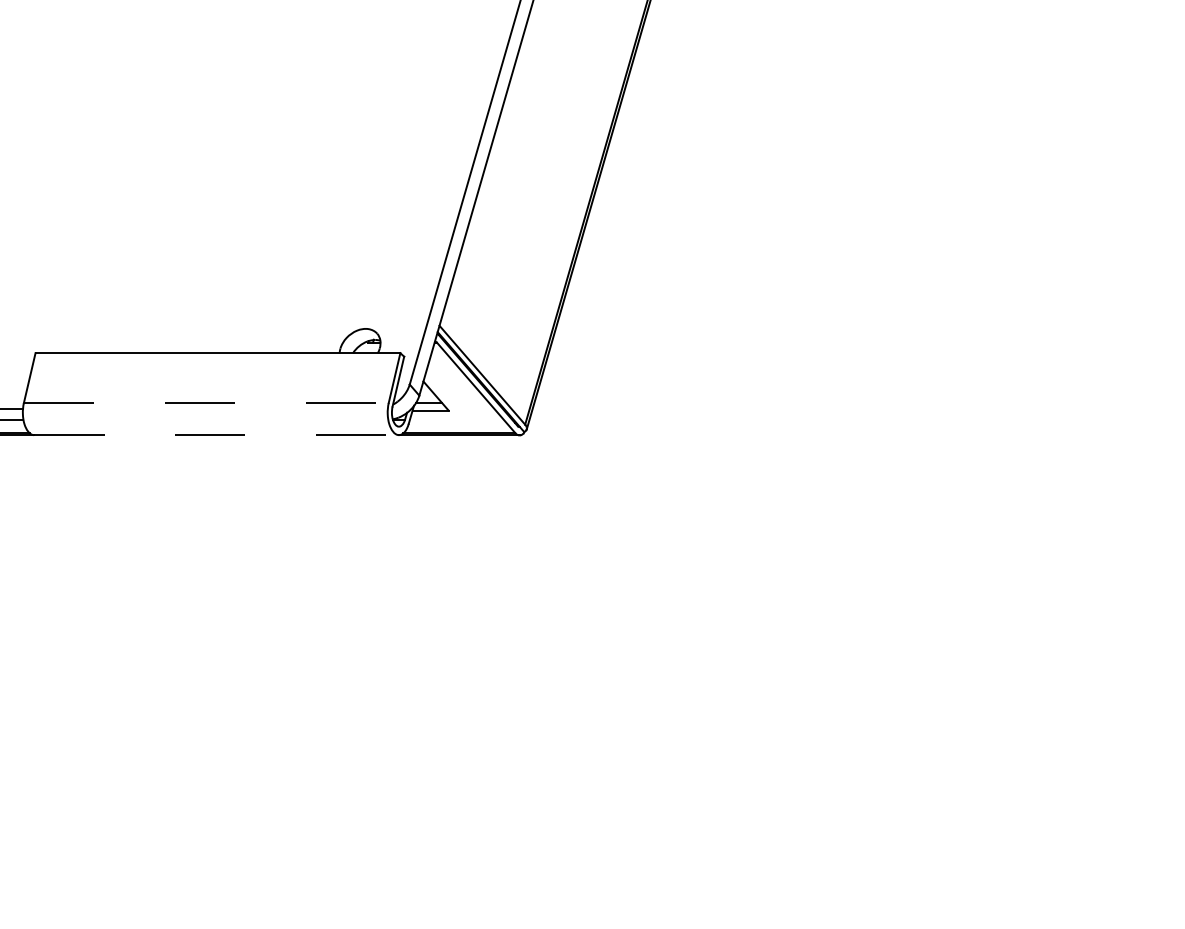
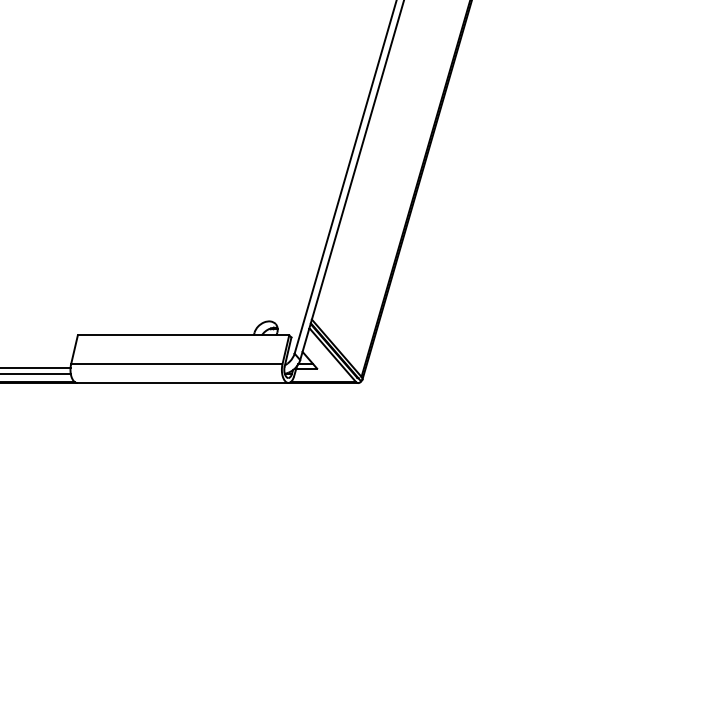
line: (205, 403) -> (176, 364), dashed -> solid
line: (216, 434) -> (182, 382), dashed -> solid

